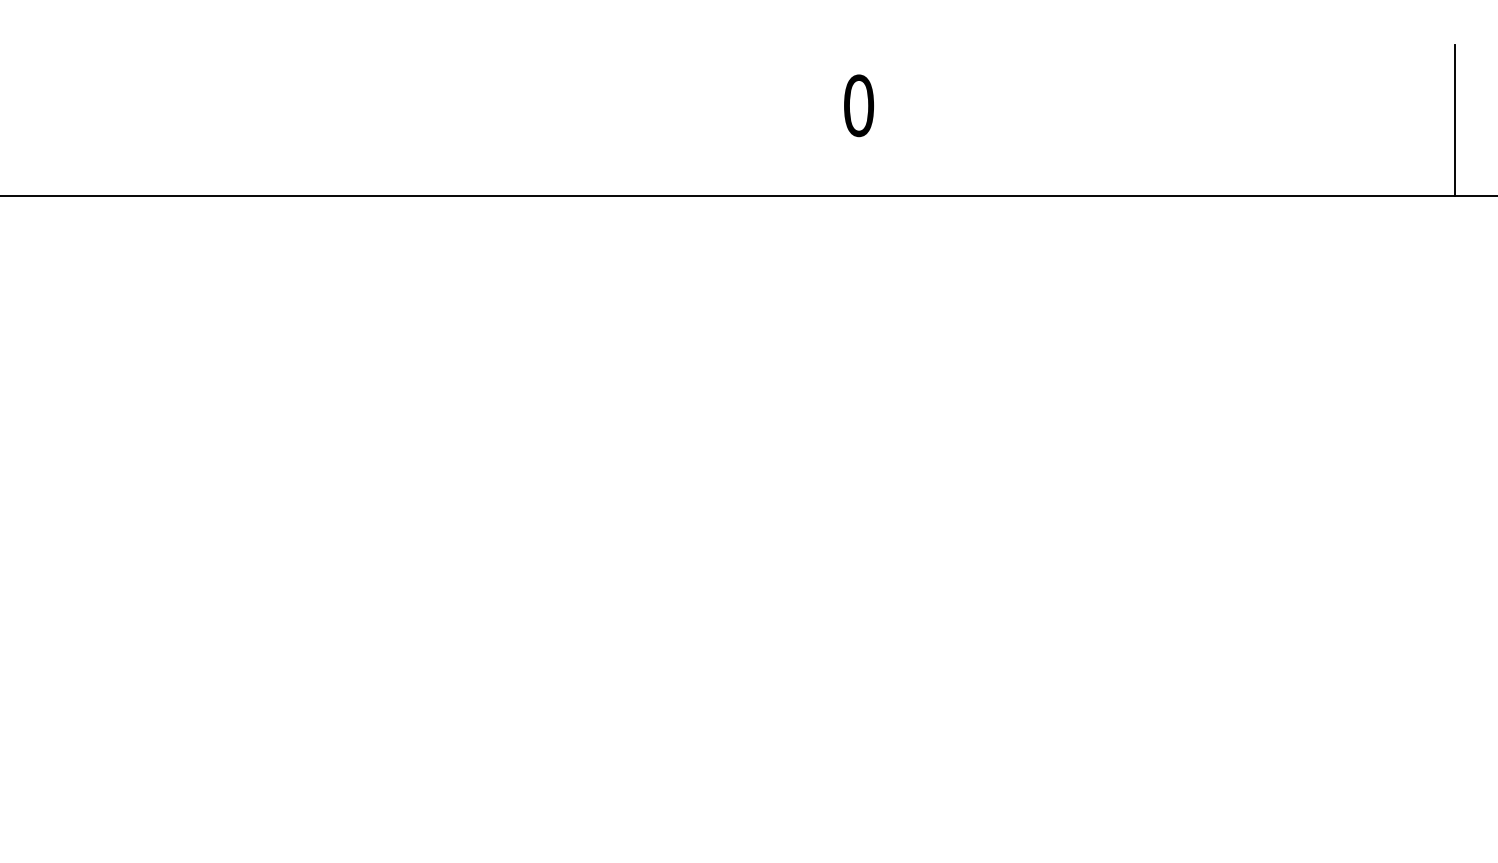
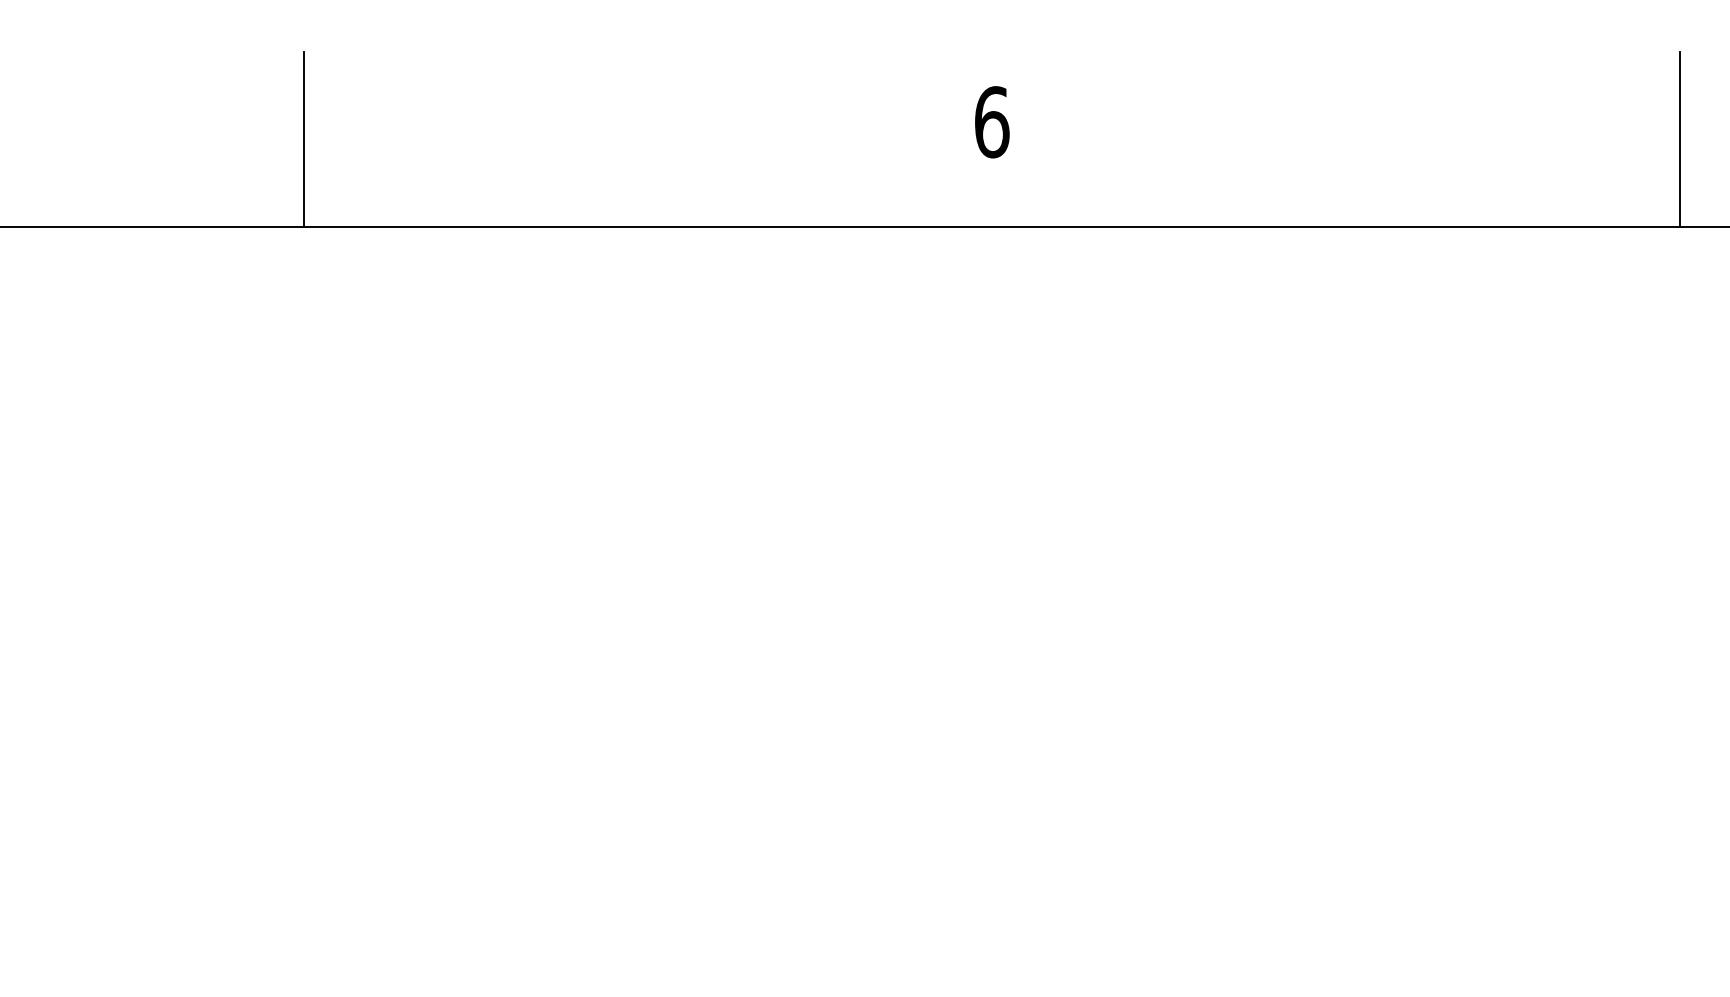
text: (858, 105) -> (991, 122), 0 -> 6
line: (263, 120) -> (304, 139), added

